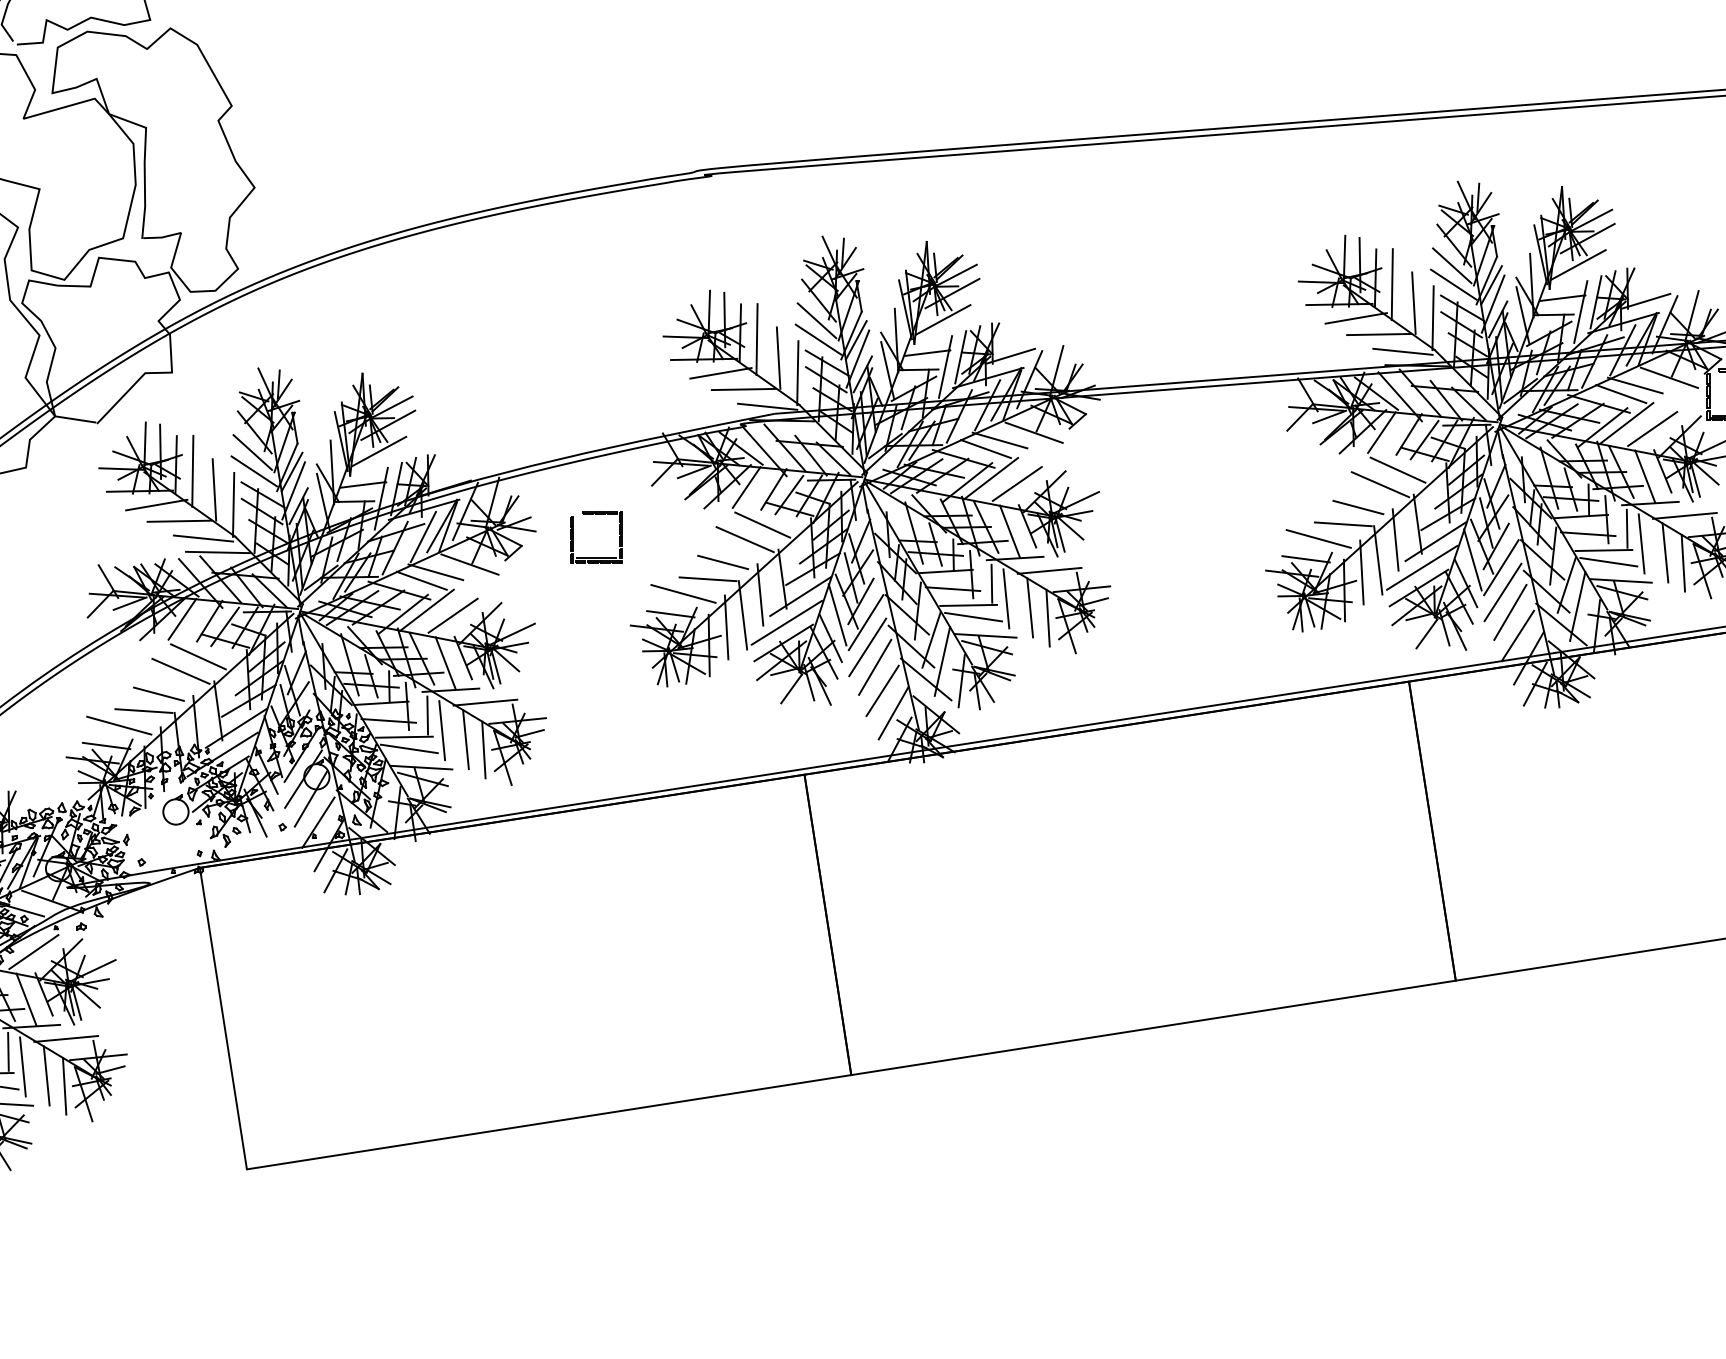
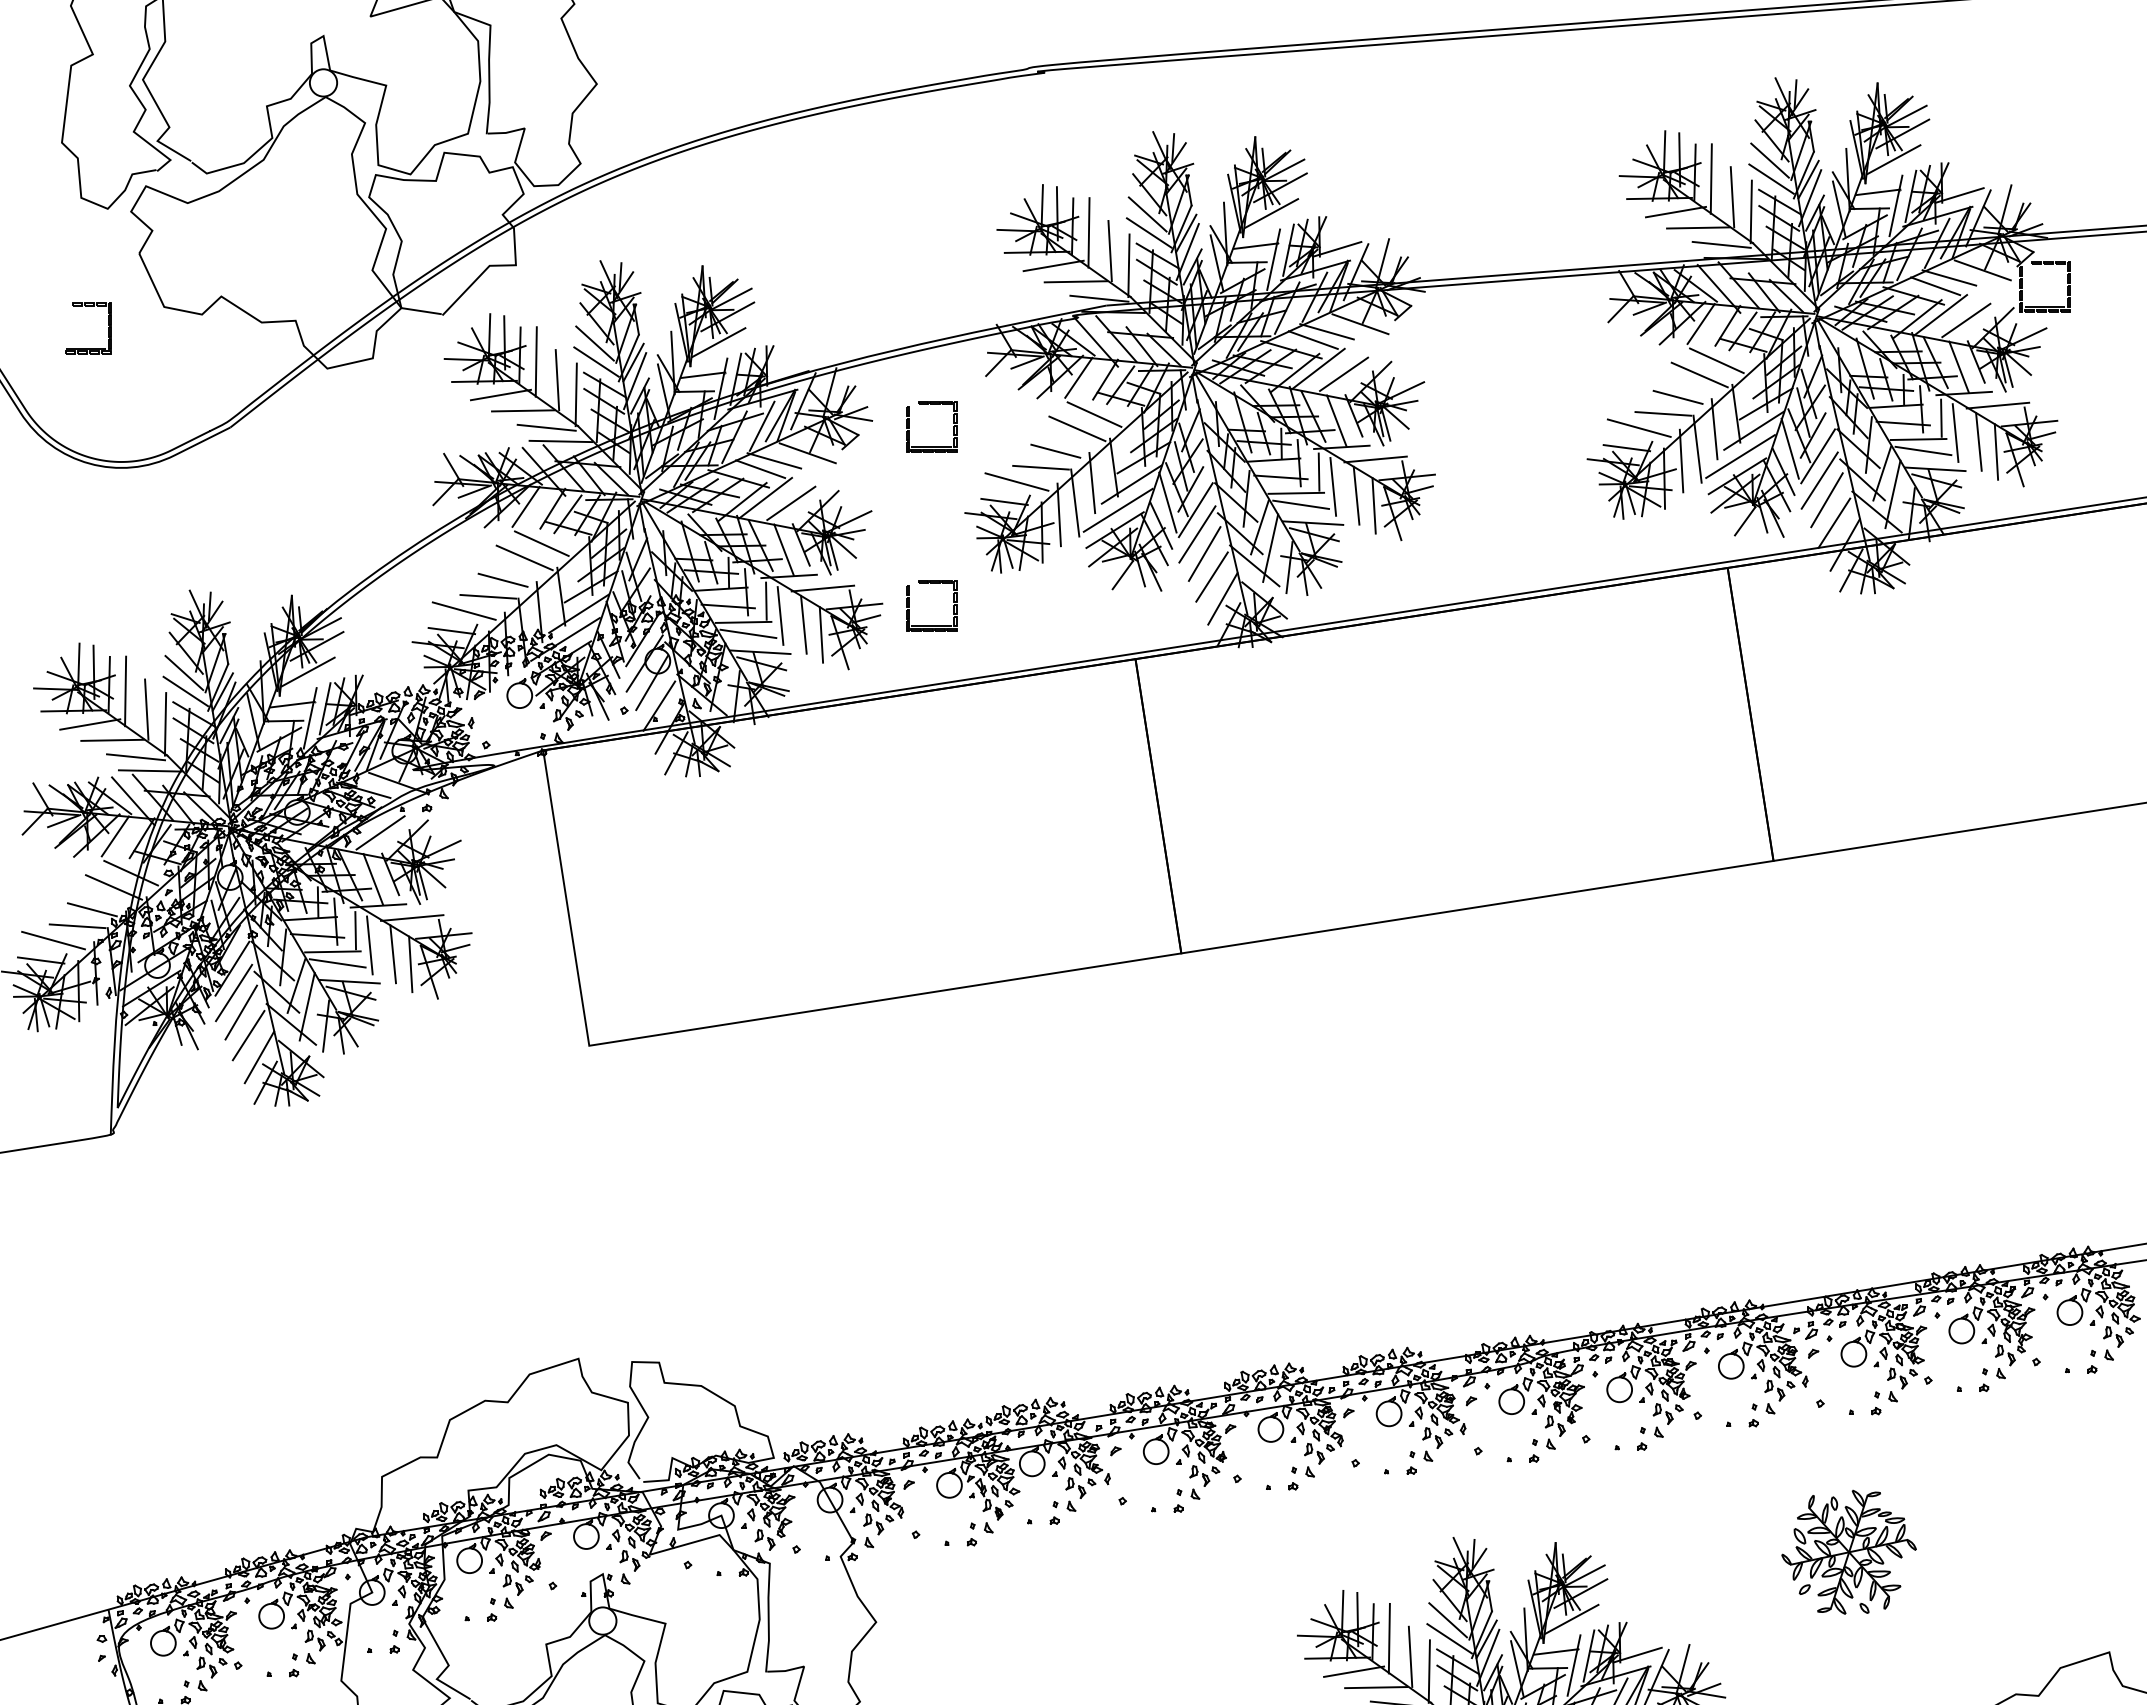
part: (596, 740) -> (931, 625), added

